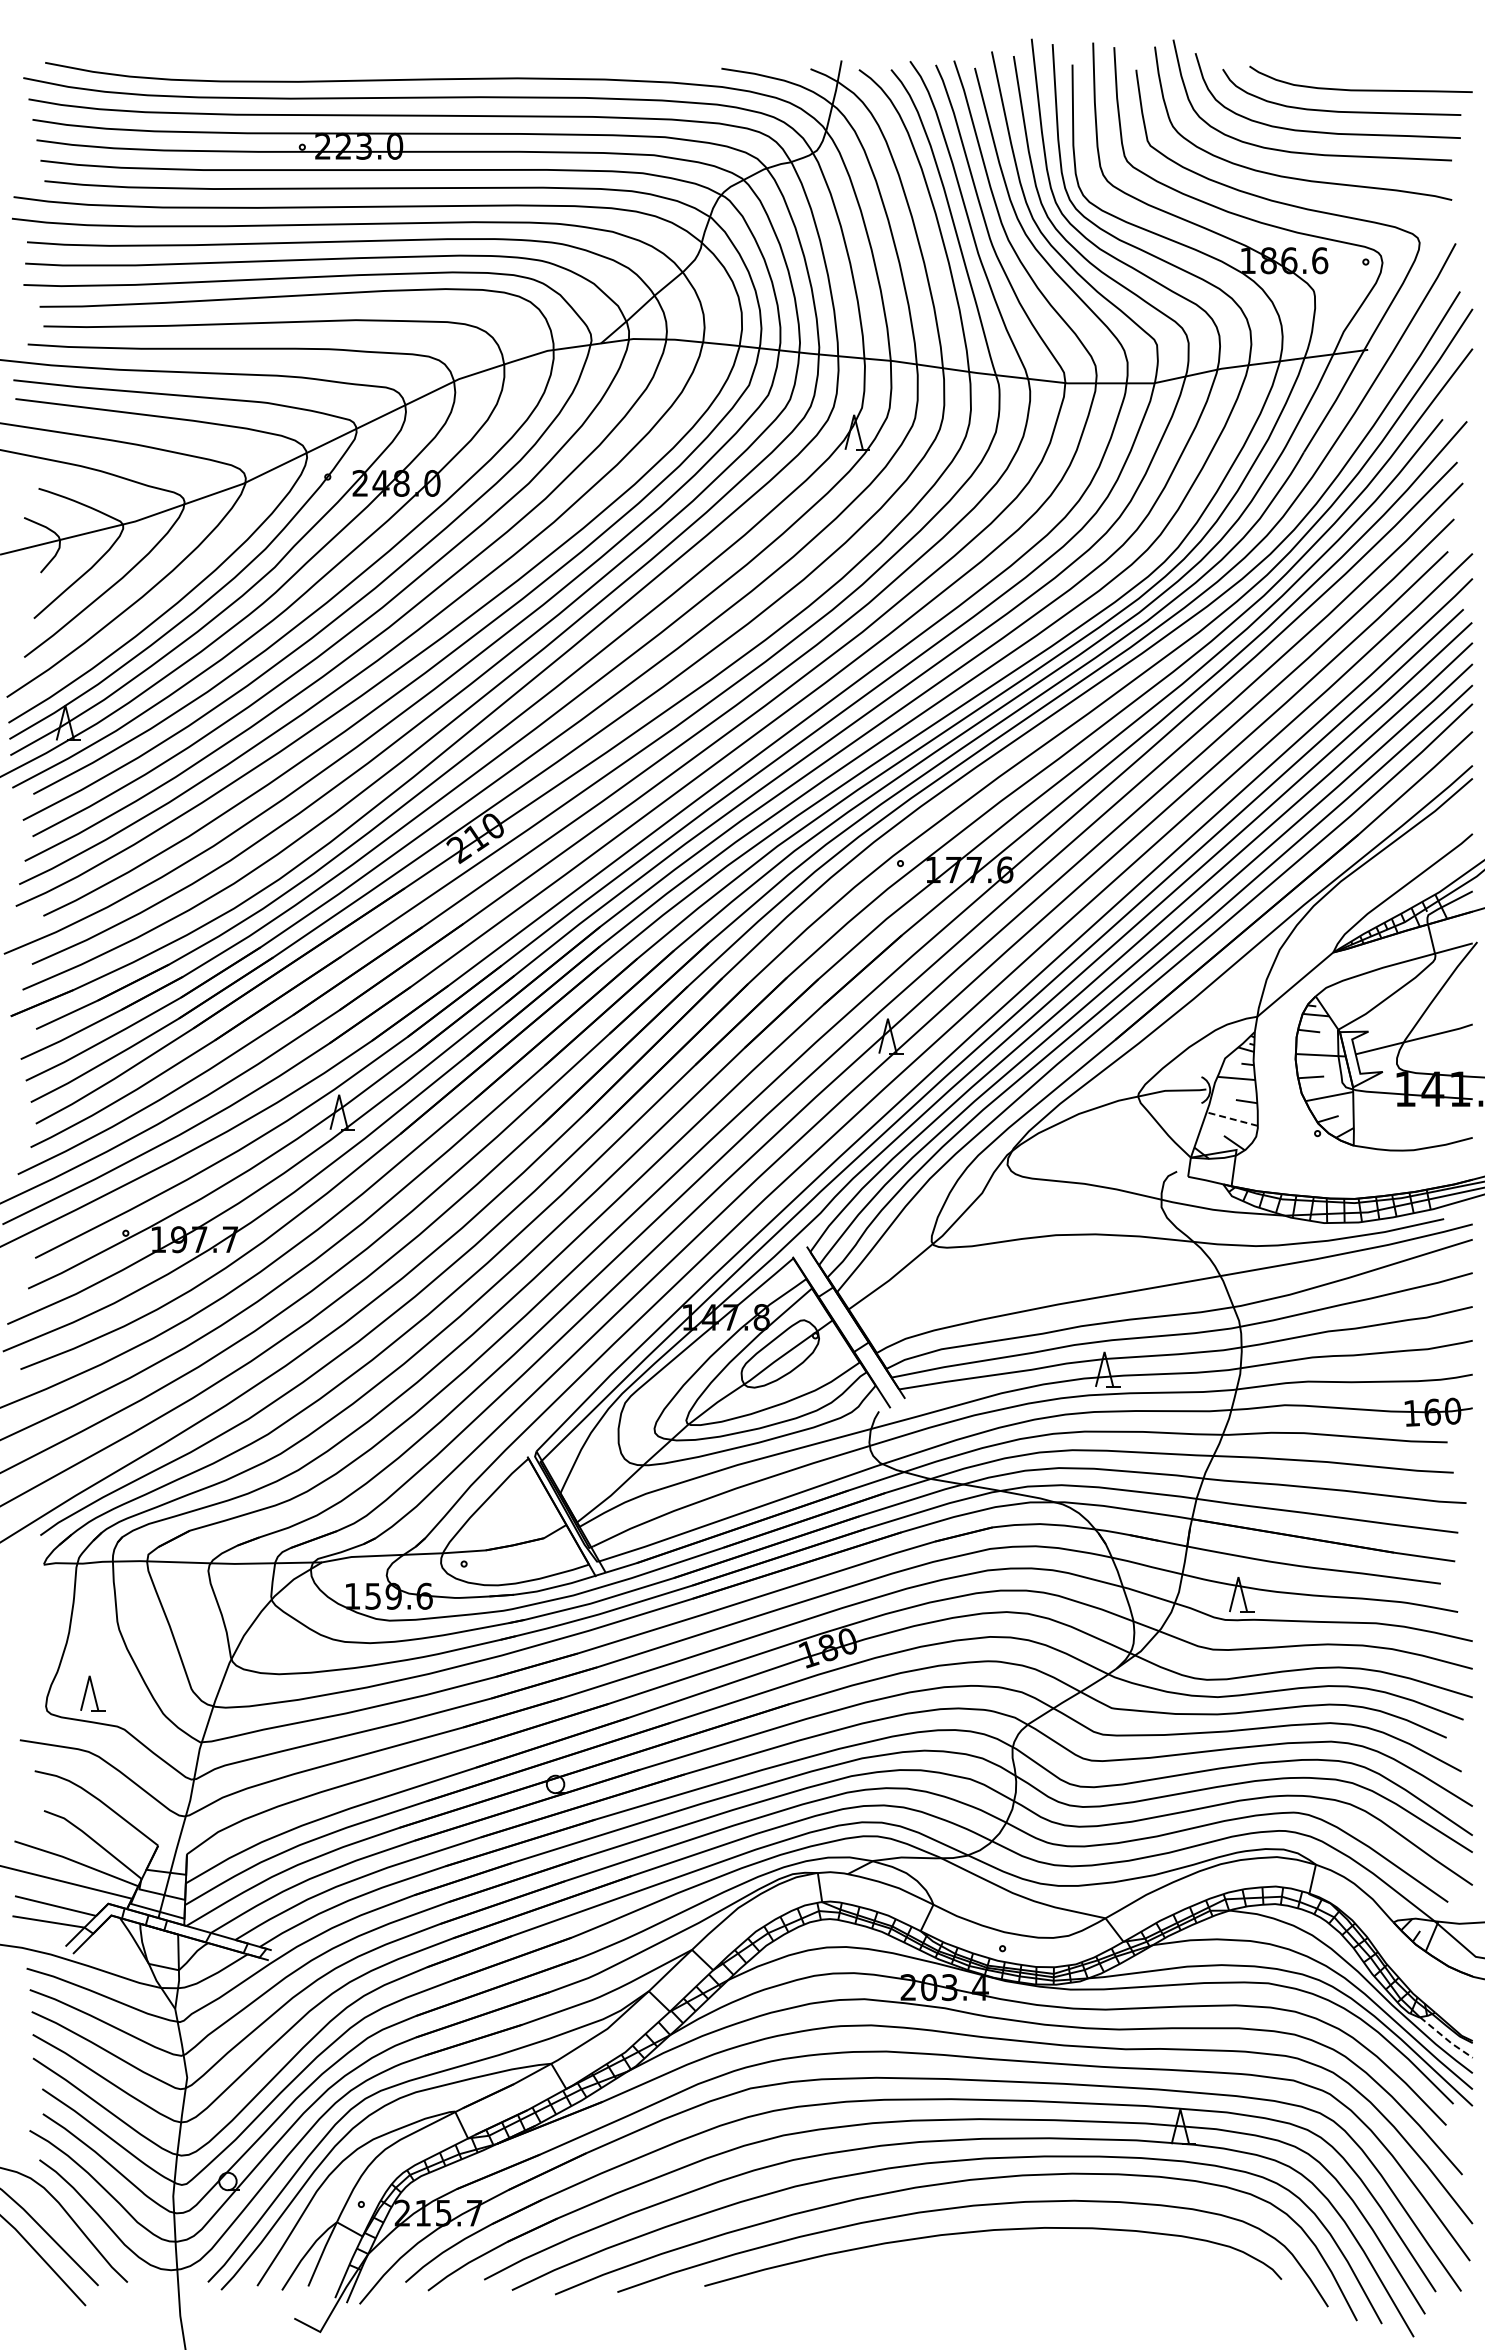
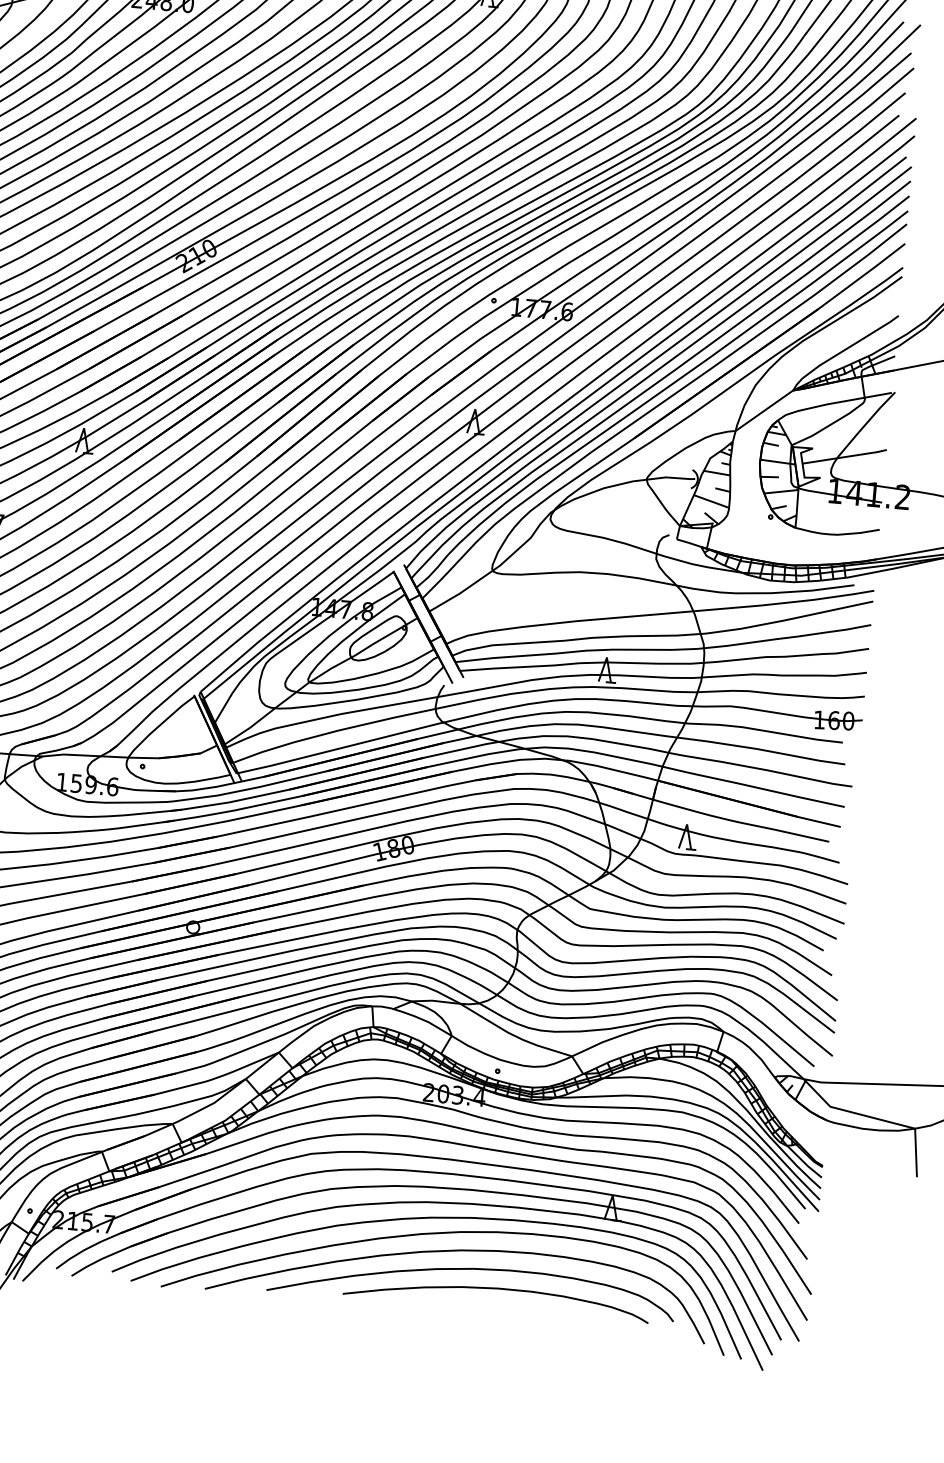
line: (1231, 1119) -> (710, 501), dashed -> solid
line: (1445, 2038) -> (803, 1162), dashed -> solid
curve: (1029, 2255) -> (497, 1289), added

